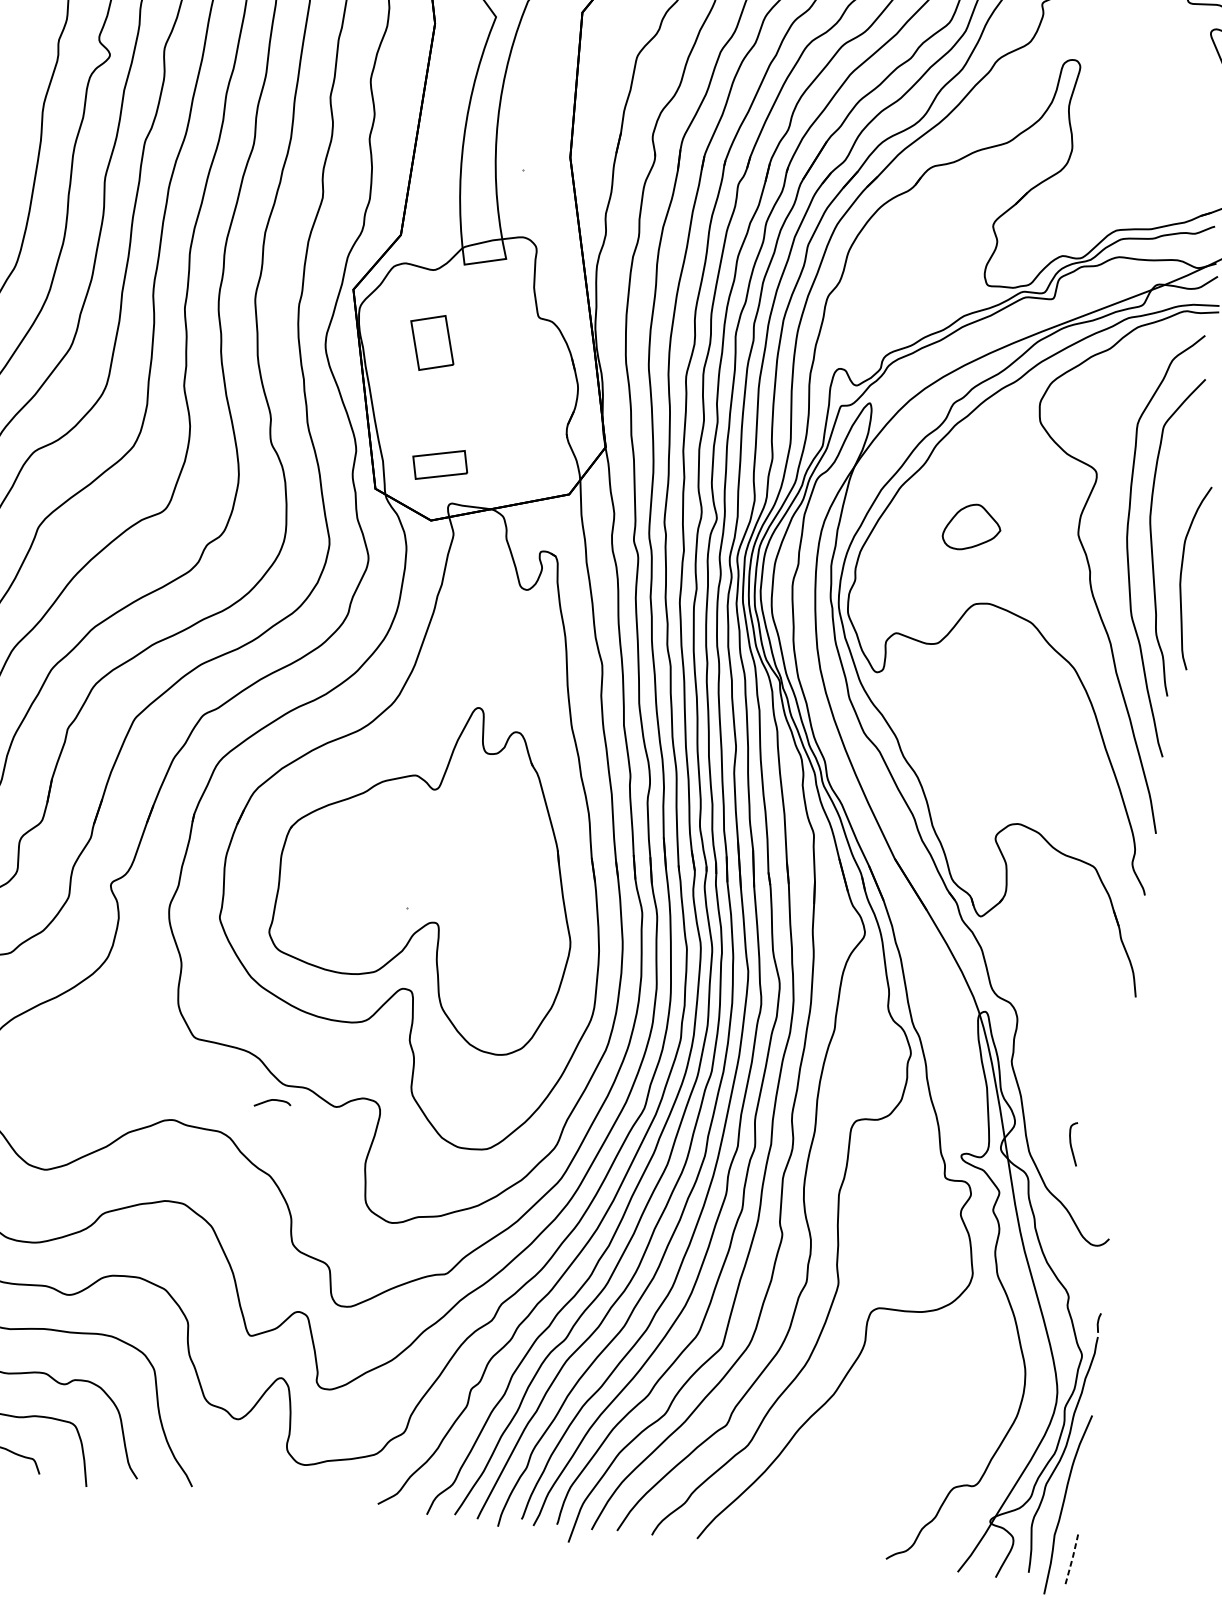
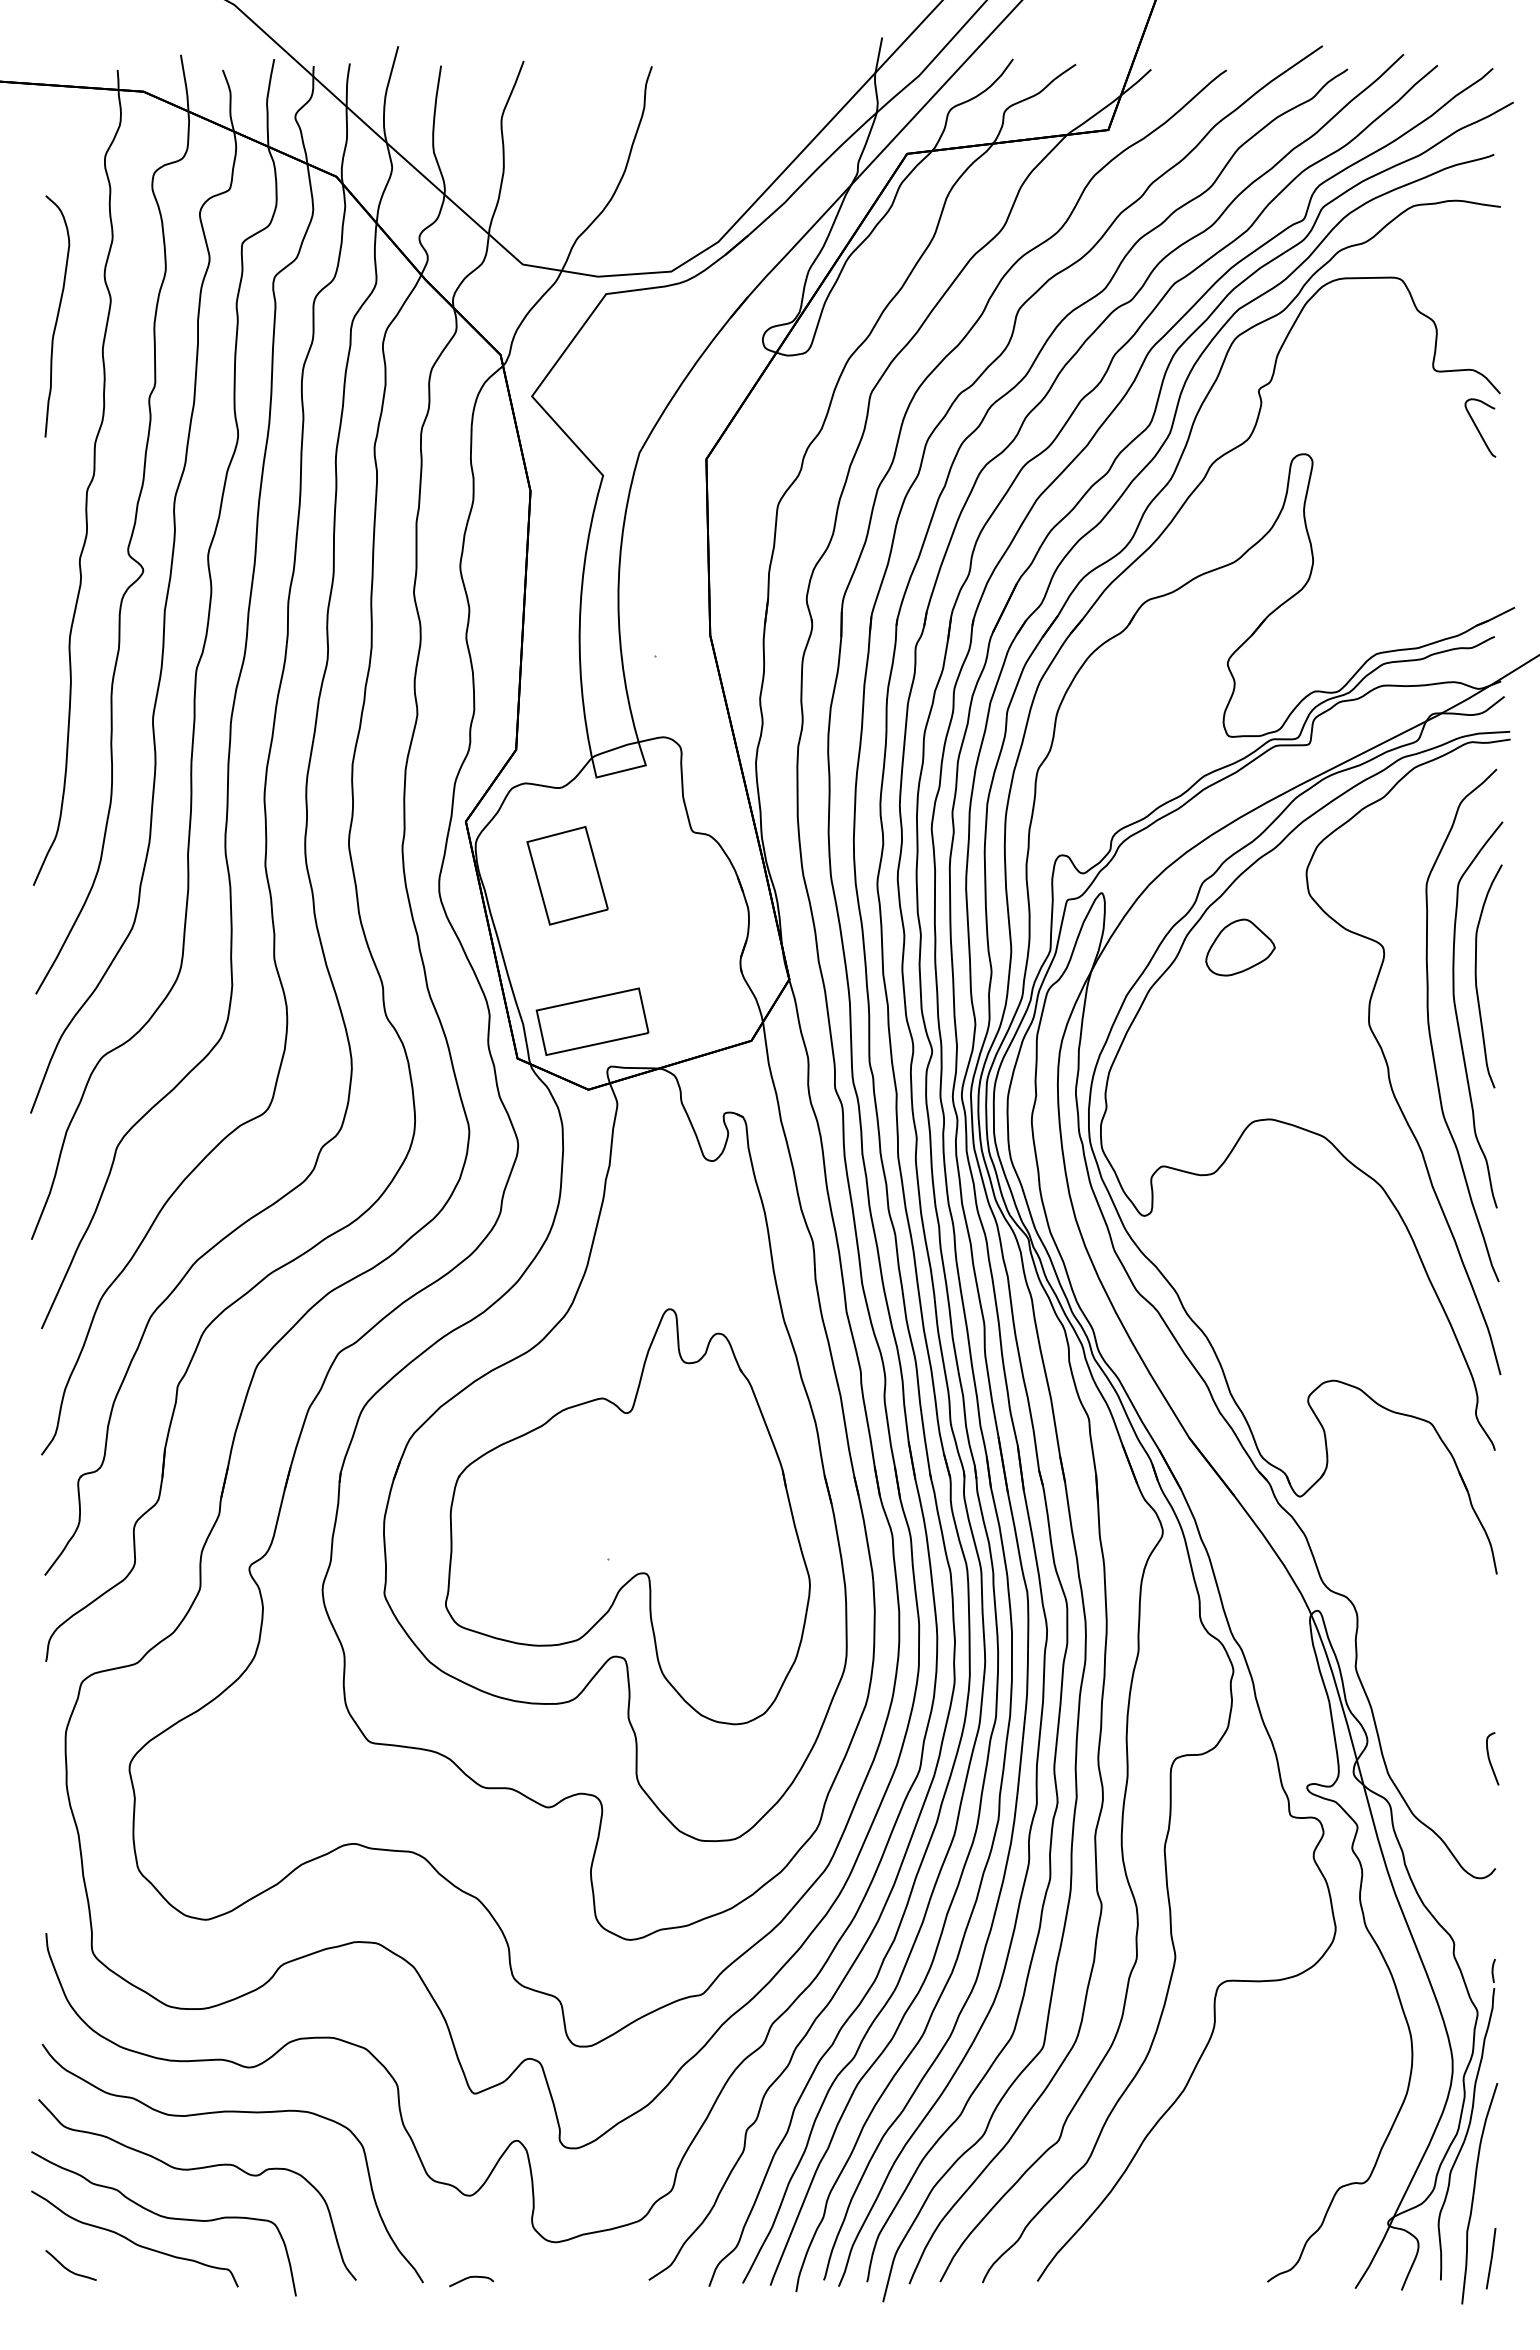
part: (432, 342) -> (567, 875), size x1.43
part: (440, 464) -> (592, 1021), size x1.67
part: (972, 527) -> (1240, 947), moved
curve: (1181, 576) -> (1476, 976), moved
curve: (271, 1101) -> (469, 2278), moved
curve: (1071, 1144) -> (1490, 1759), moved
line: (1072, 1559) -> (1491, 2258), dashed -> solid

